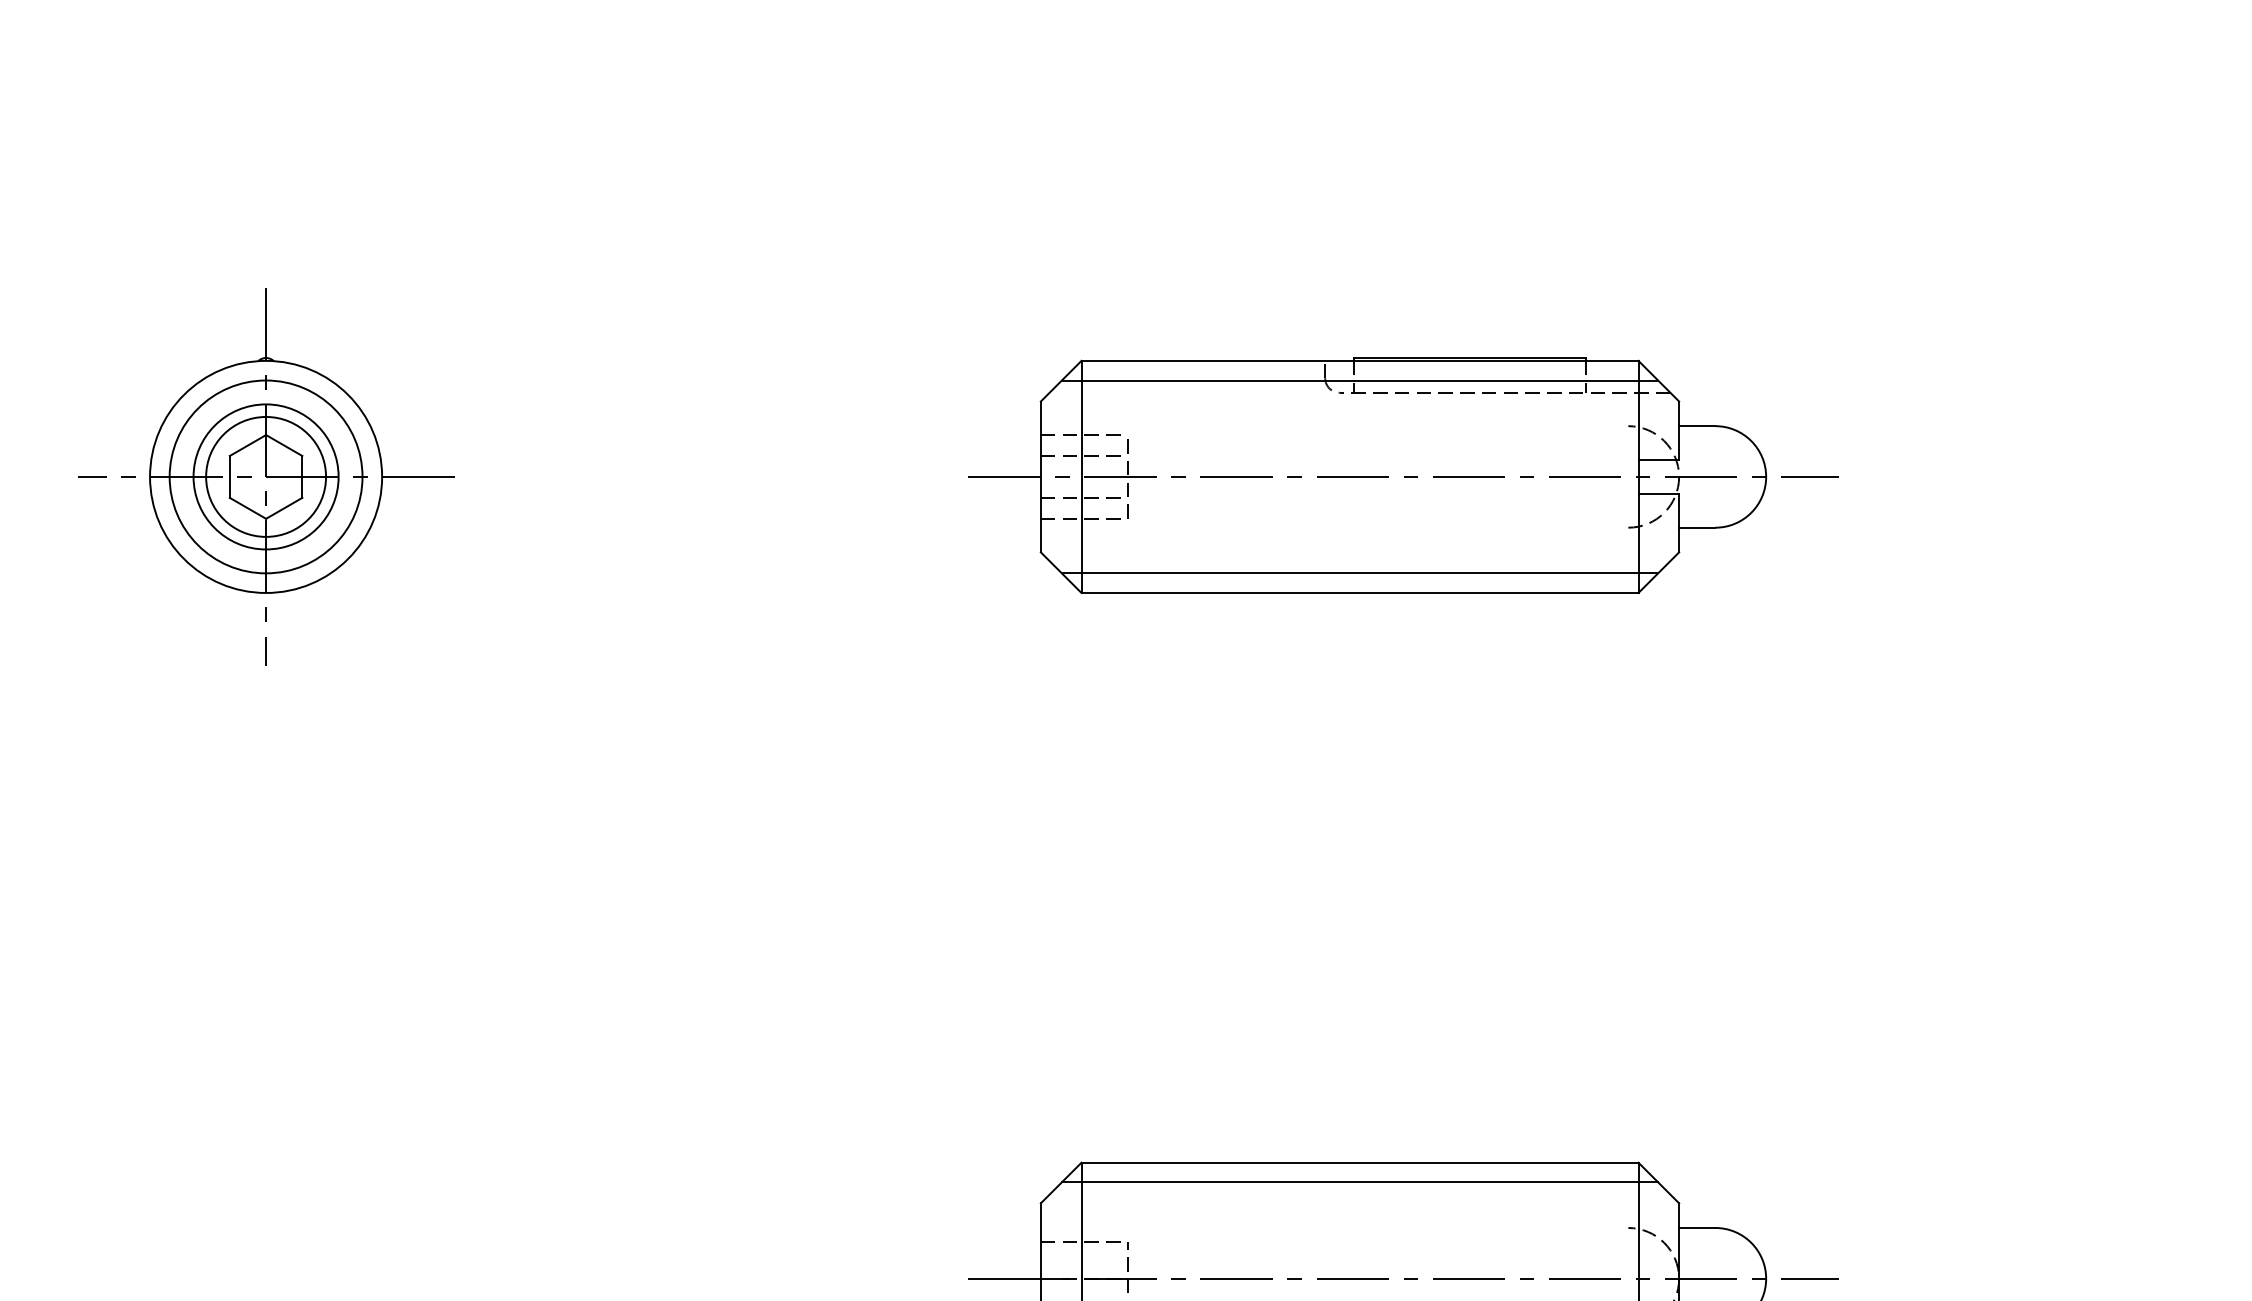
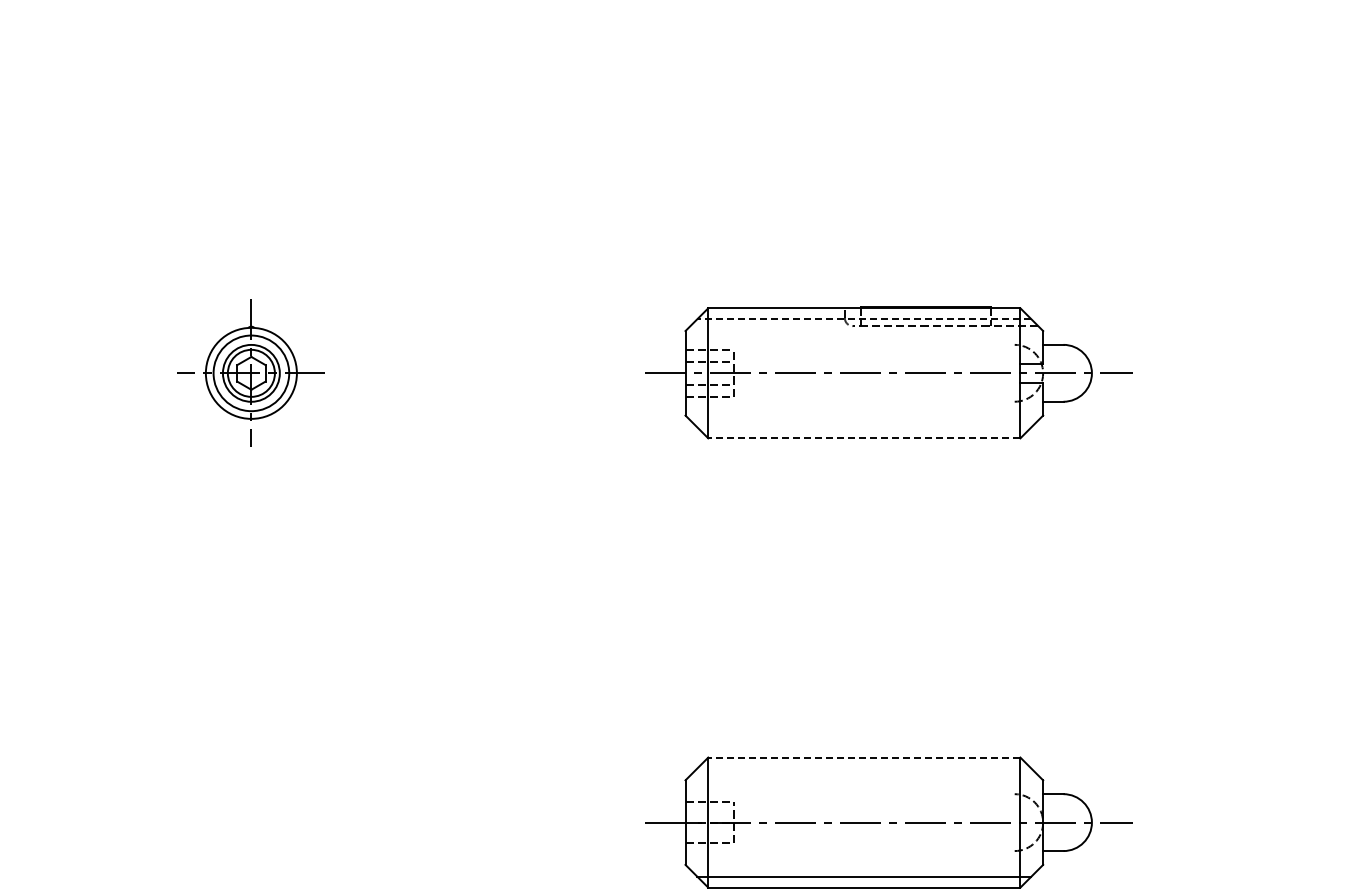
line: (1358, 380) -> (863, 319), solid -> dashed
part: (266, 477) -> (251, 373), size x0.7
line: (1360, 573) -> (864, 427), removed
line: (1358, 593) -> (863, 438), solid -> dashed
line: (1358, 1162) -> (863, 757), solid -> dashed
line: (1360, 1182) -> (864, 768), removed

